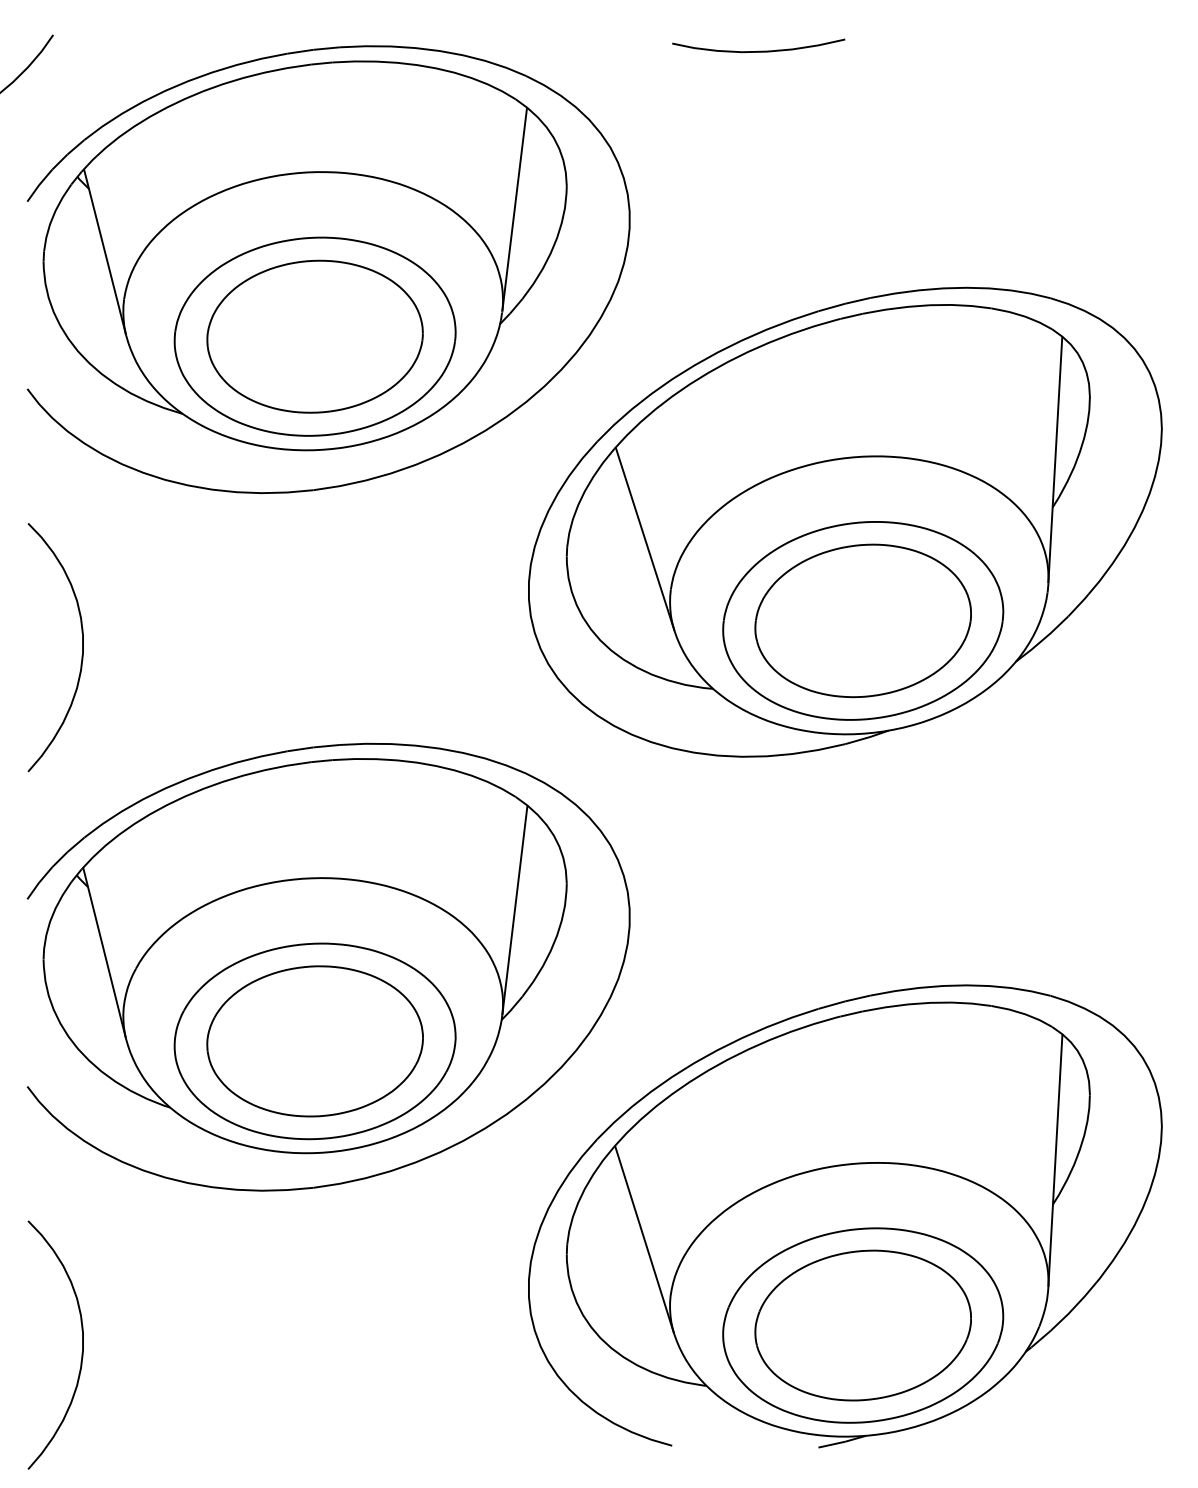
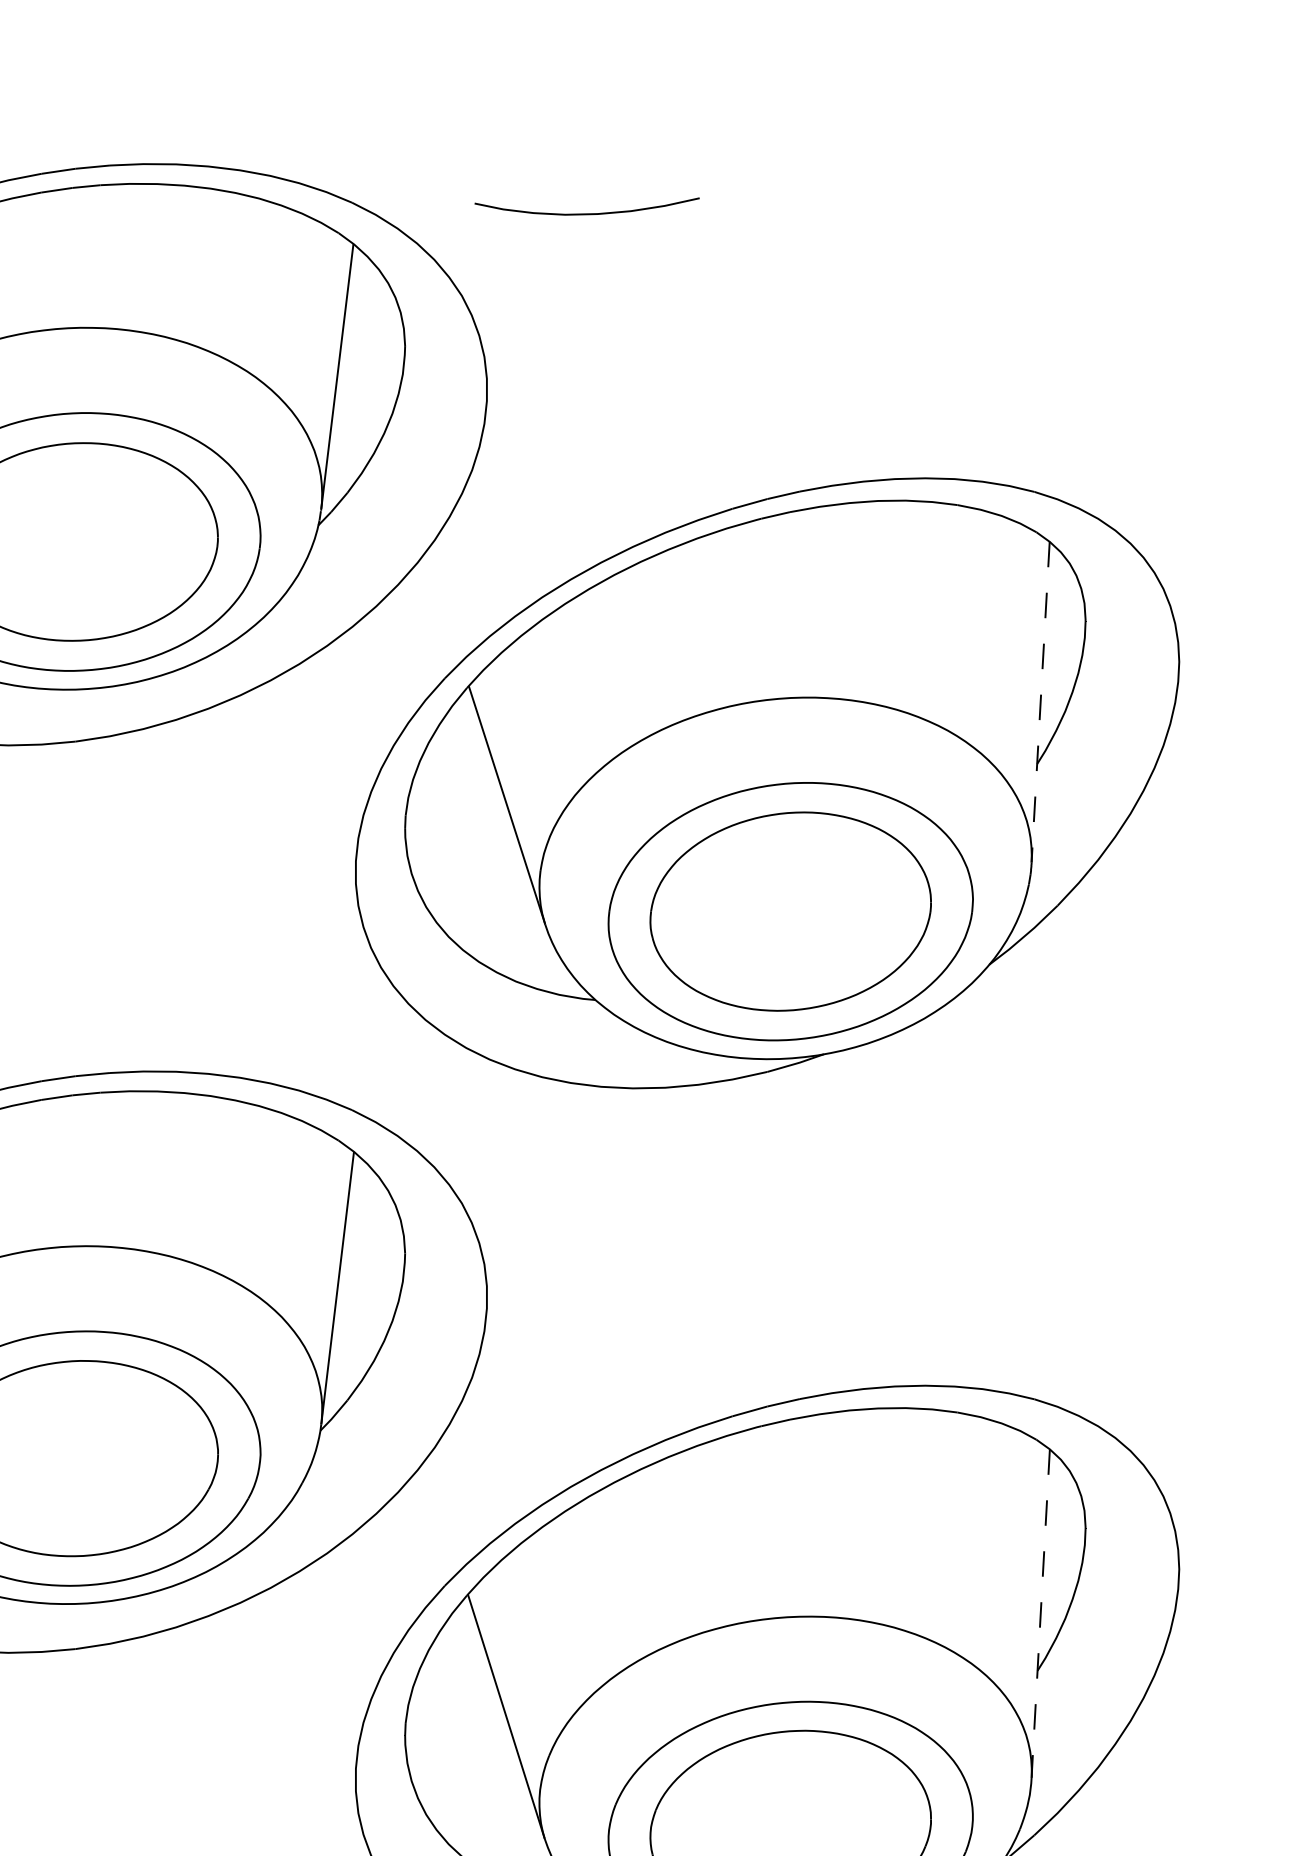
curve: (758, 50) -> (586, 212), moved
line: (1055, 460) -> (1040, 702), solid -> dashed
line: (1055, 1161) -> (1040, 1614), solid -> dashed

